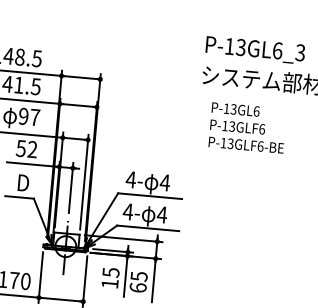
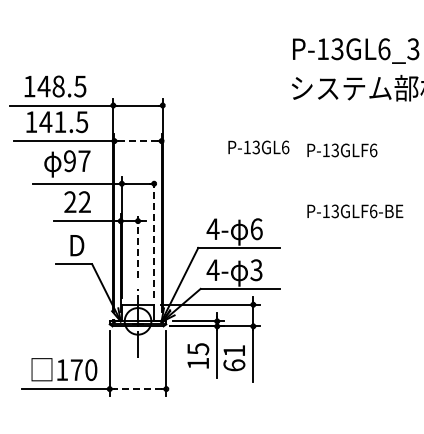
line: (78, 105) -> (138, 141), solid -> dashed
text: (235, 109) -> (258, 147), moved
text: (246, 145) -> (355, 211), moved
text: (21, 148) -> (70, 202), 52 -> 22
line: (84, 182) -> (154, 237), solid -> dashed
text: (165, 183) -> (256, 229), 4 -> 6
line: (71, 188) -> (138, 246), solid -> dashed
text: (162, 215) -> (256, 270), 4 -> 3
text: (139, 276) -> (234, 351), 65 -> 61
line: (60, 299) -> (137, 389), solid -> dashed

